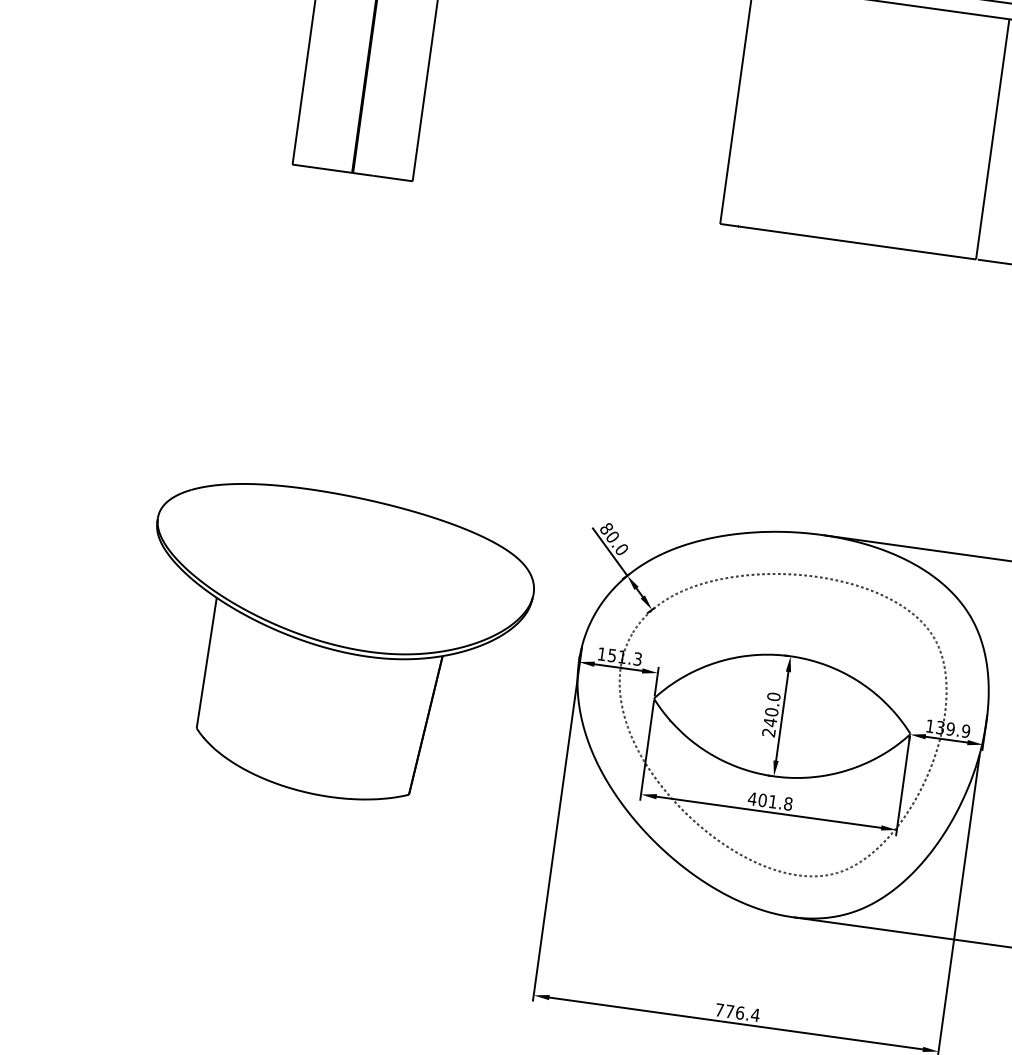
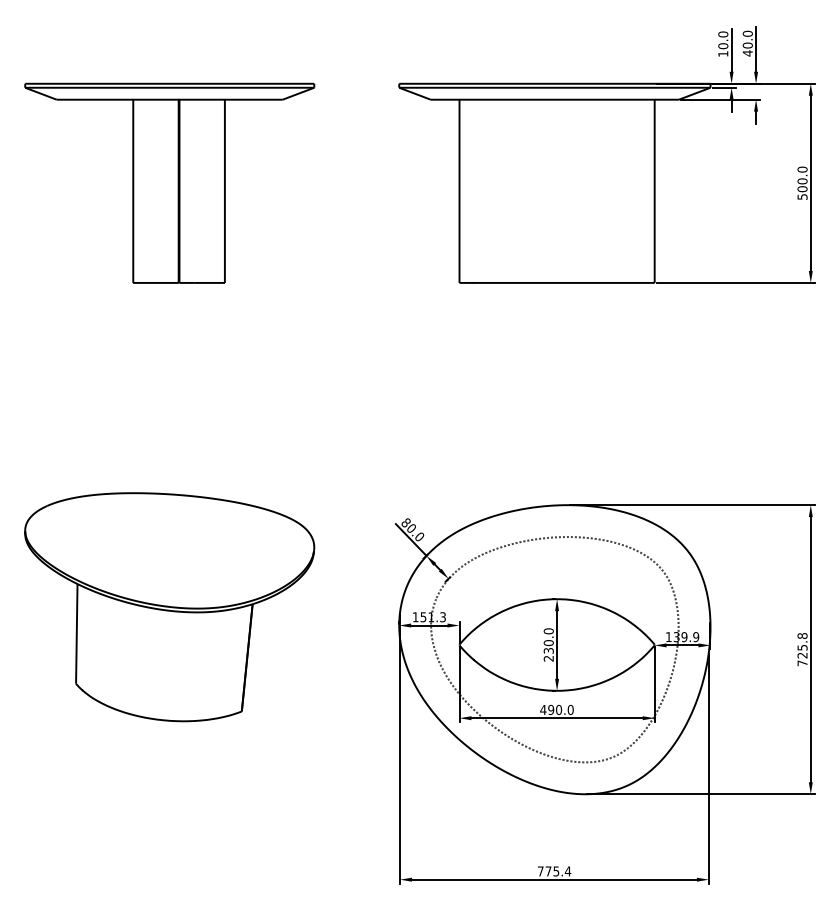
part: (333, 645) -> (169, 607), moved
text: (770, 721) -> (548, 650), 240.0 -> 230.0
text: (775, 801) -> (560, 709), 401.8 -> 490.0
text: (740, 1013) -> (556, 871), 776.4 -> 775.4

